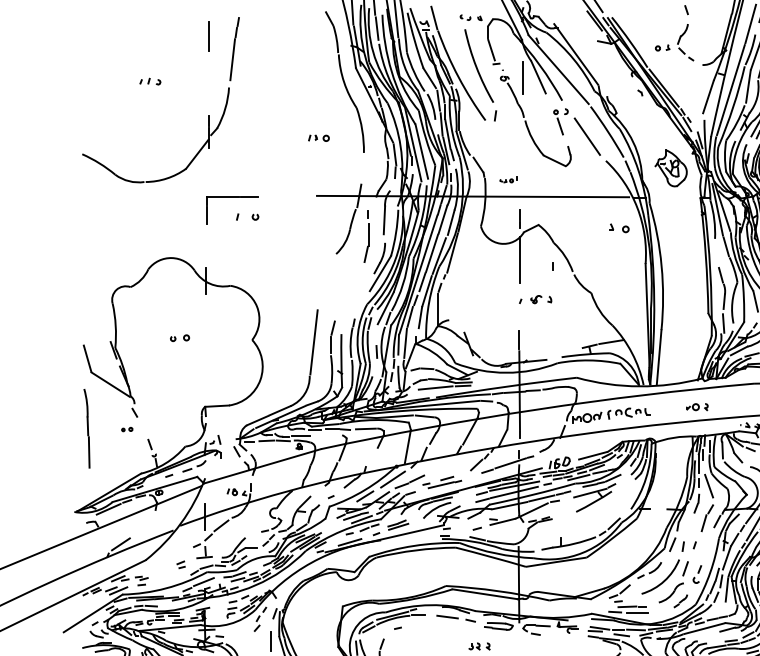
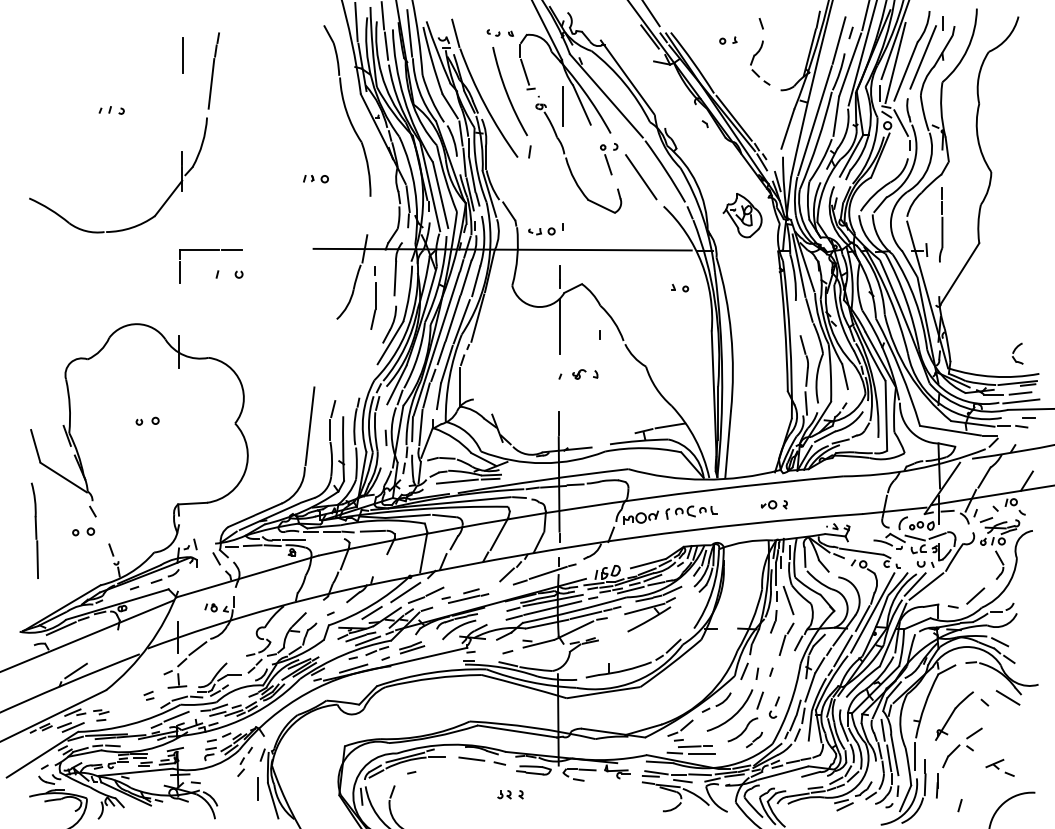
part: (662, 47) -> (728, 40), moved
part: (508, 179) -> (545, 229), size x1.67
part: (619, 227) -> (680, 287), size x0.71
part: (127, 429) -> (83, 531), size x1.67

